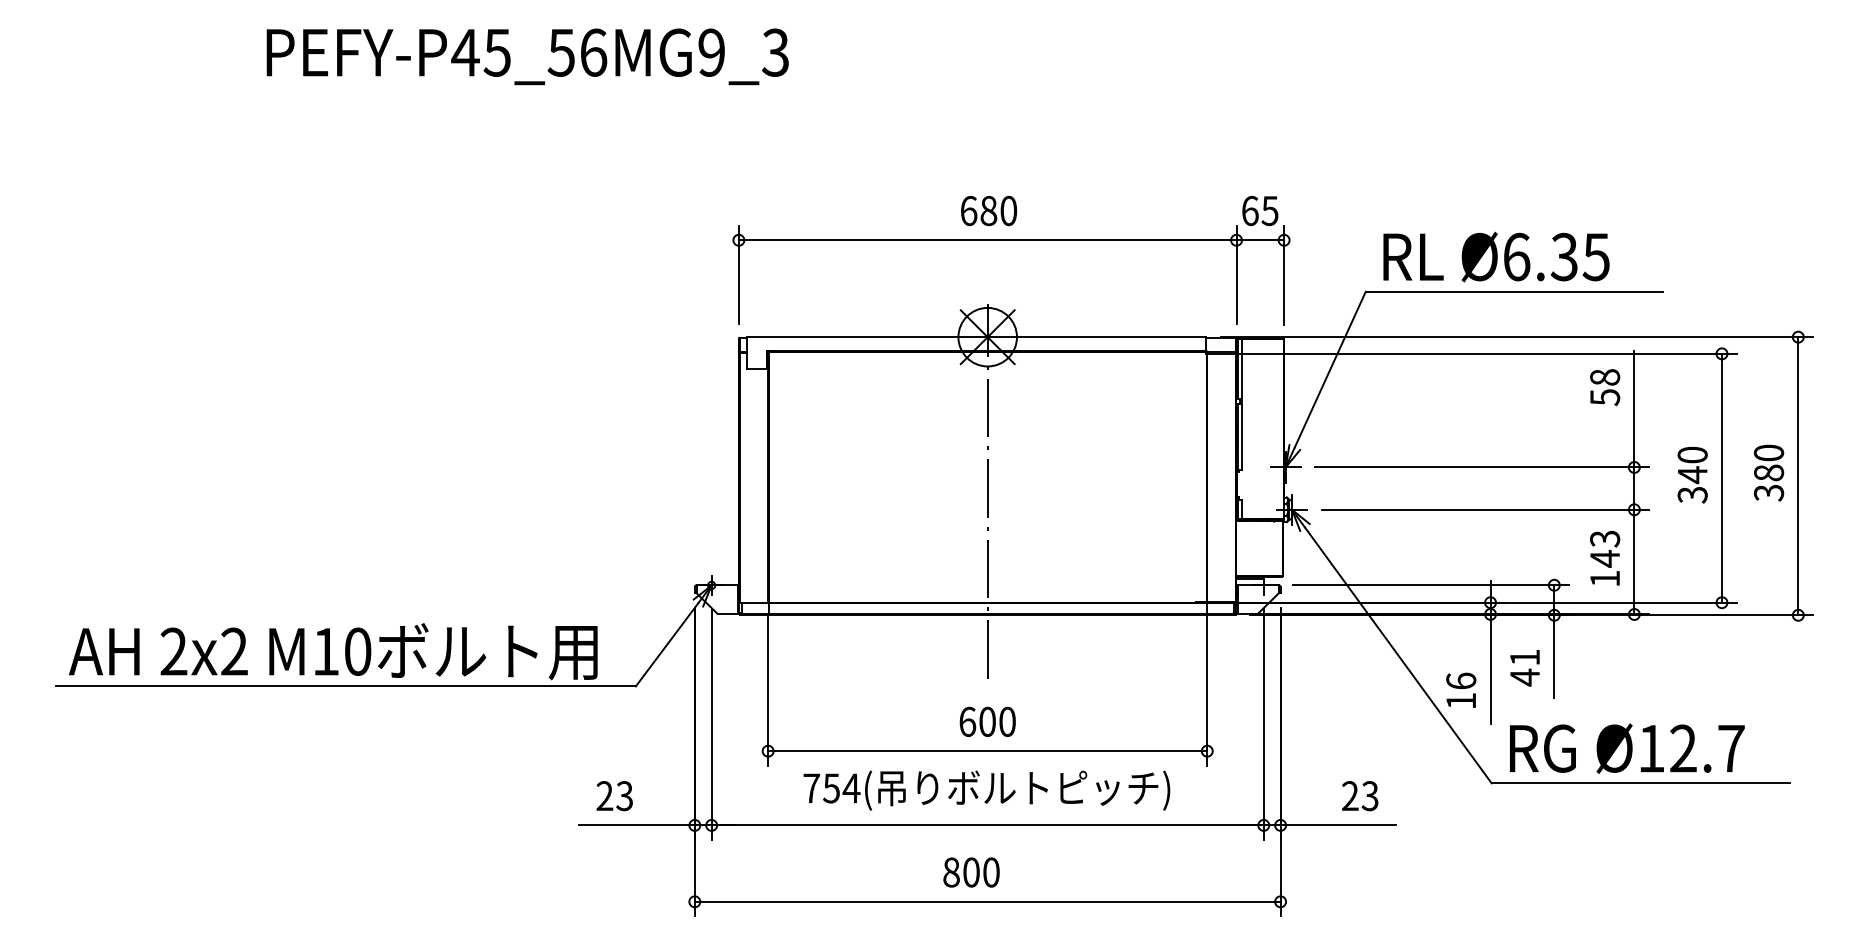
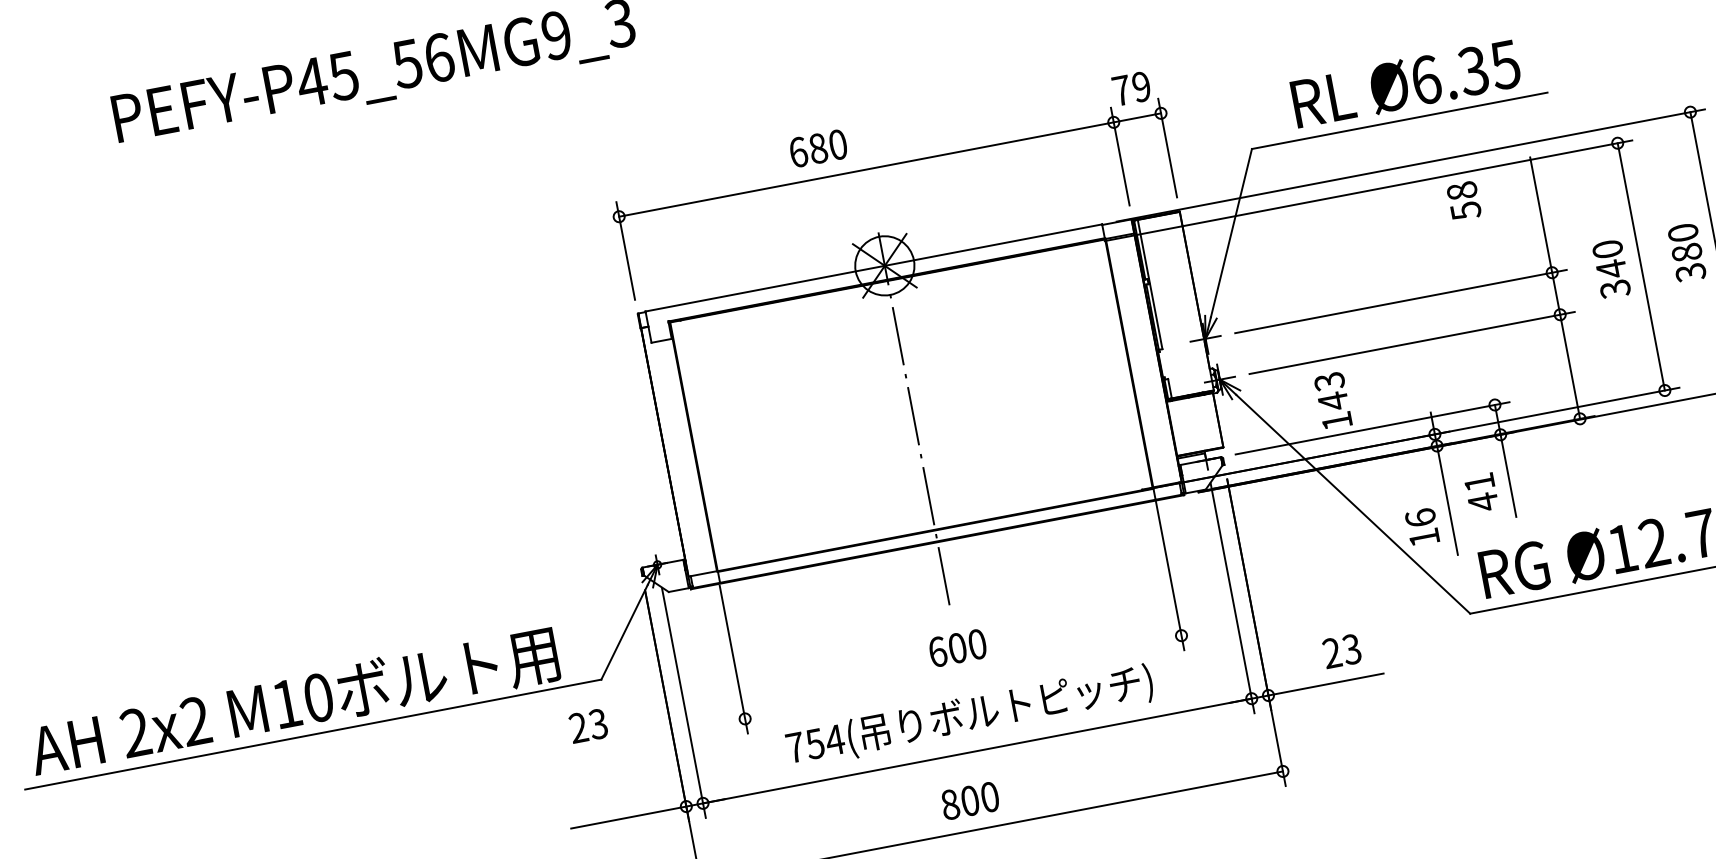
text: (988, 210) -> (817, 148), moved
text: (1260, 210) -> (1131, 88), 65 -> 79
text: (1496, 256) -> (1405, 83), moved
text: (1605, 387) -> (1464, 200), moved
text: (1605, 558) -> (1333, 400), moved
line: (987, 751) -> (963, 677), removed
text: (614, 796) -> (588, 726), moved

